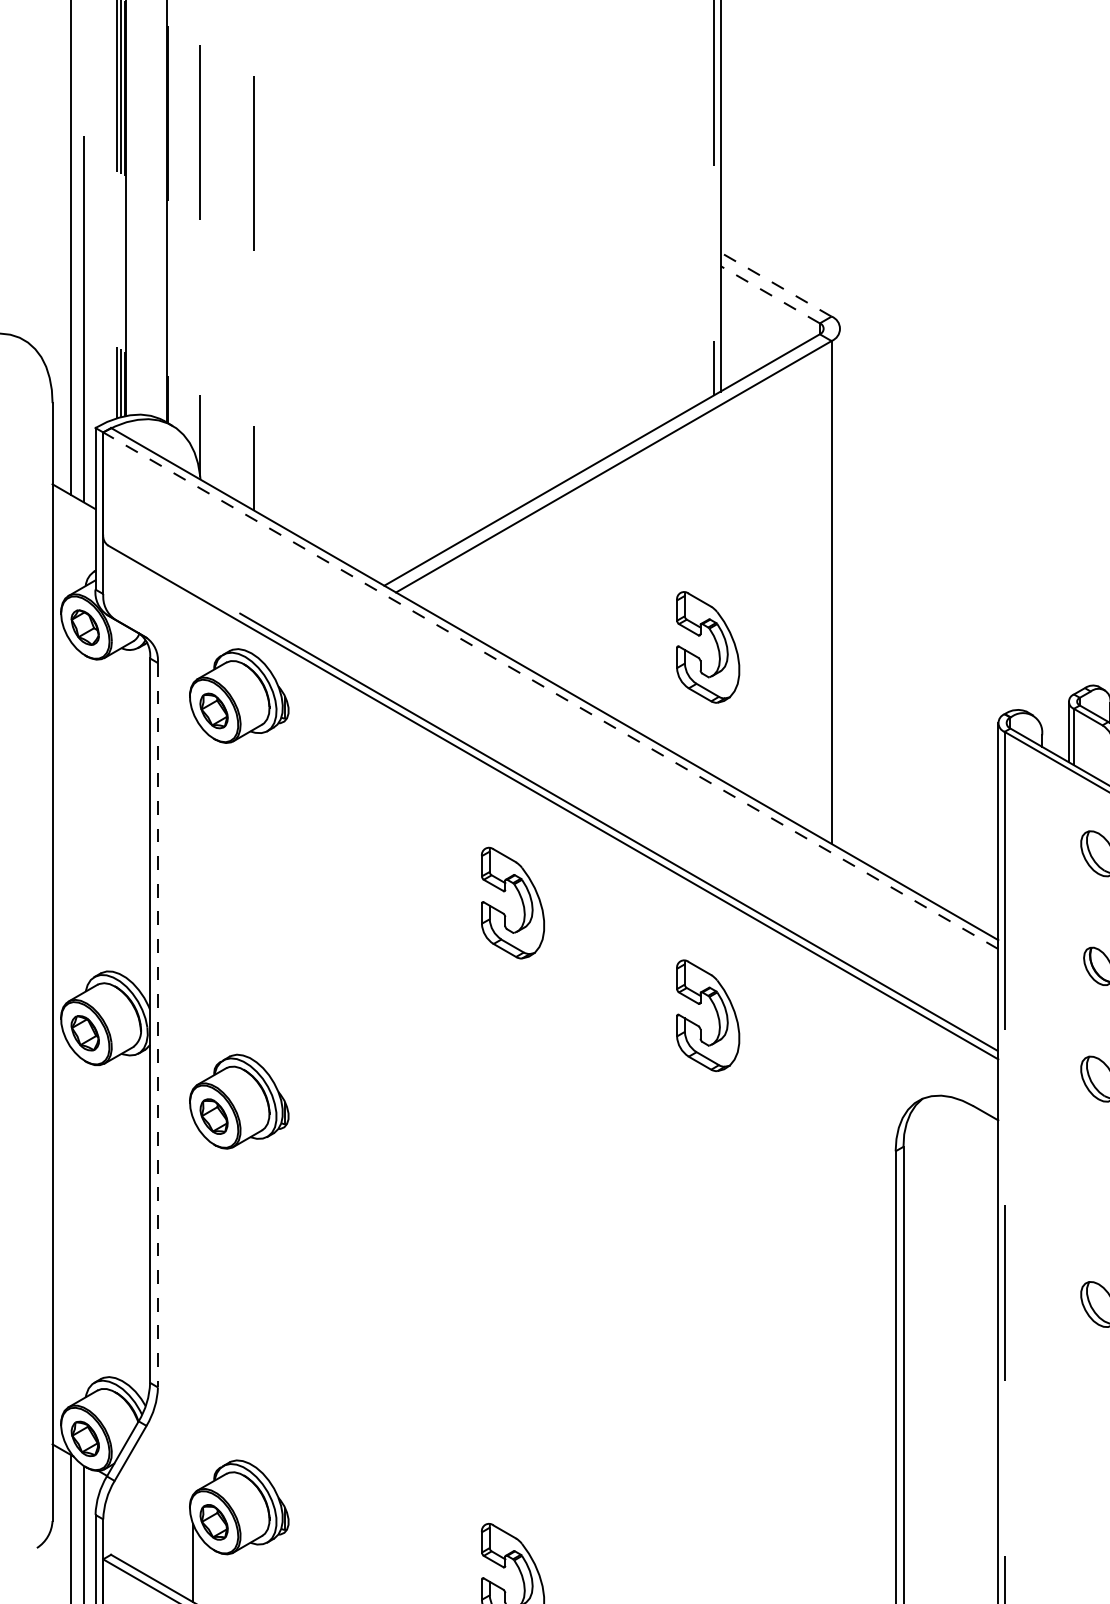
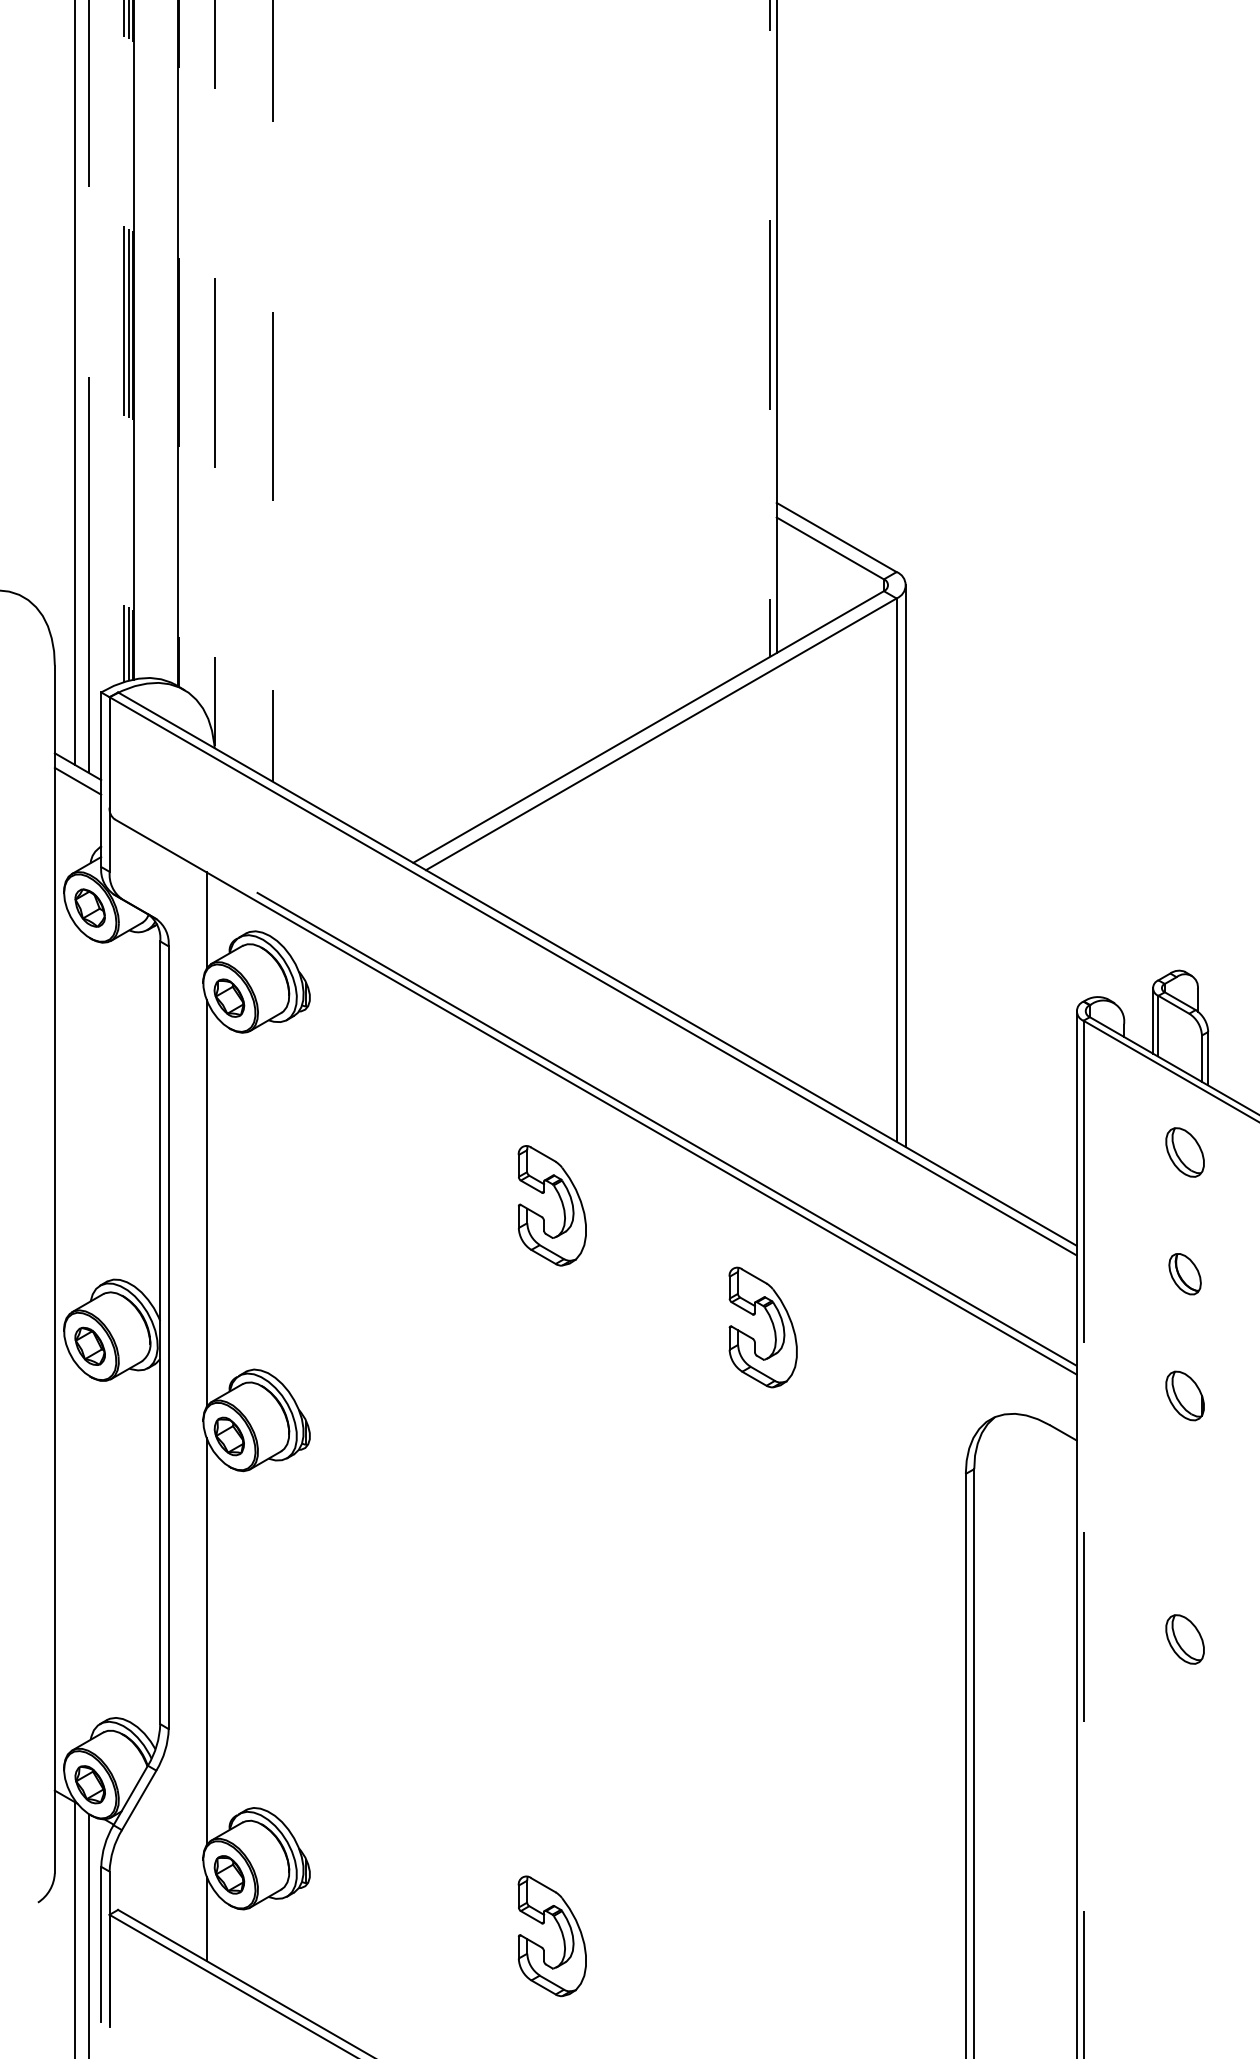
line: (775, 284) -> (836, 537), dashed -> solid
line: (770, 294) -> (830, 548), dashed -> solid
line: (73, 509) -> (77, 780), added
line: (839, 589) -> (905, 866), added
line: (192, 639) -> (206, 920), added
part: (716, 646) -> (772, 928), removed
line: (550, 690) -> (592, 976), dashed -> solid
line: (192, 900) -> (206, 1202), added
line: (157, 1025) -> (168, 1338), dashed -> solid
line: (192, 1306) -> (206, 1641), added

